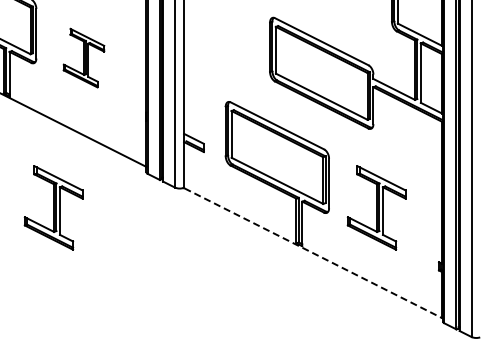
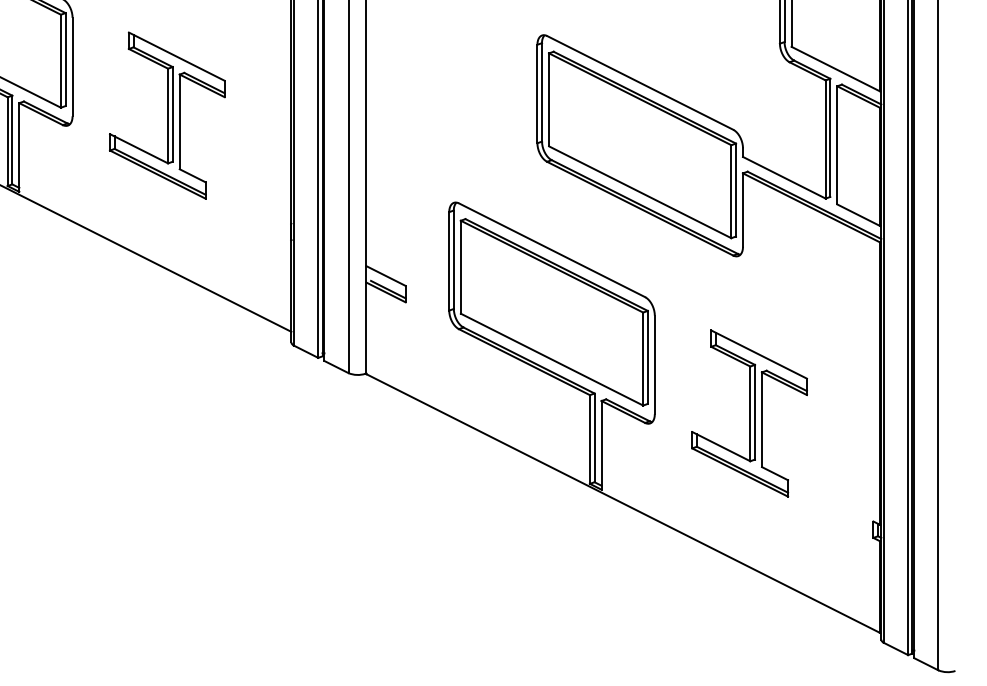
part: (83, 57) -> (166, 114), size x1.43
part: (53, 207) -> (106, 412), removed
line: (313, 253) -> (623, 504), dashed -> solid

